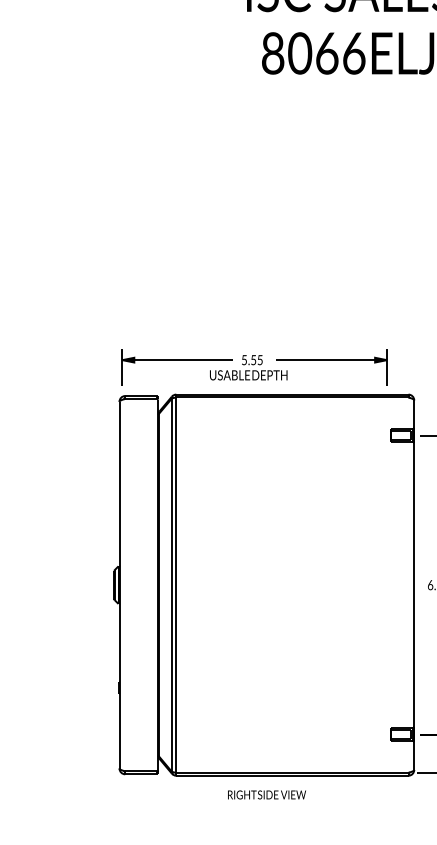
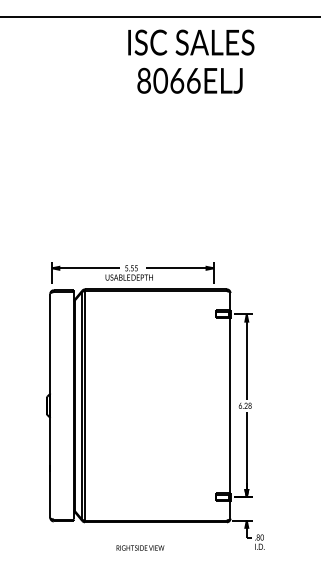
text: (267, 794) -> (140, 547), moved

